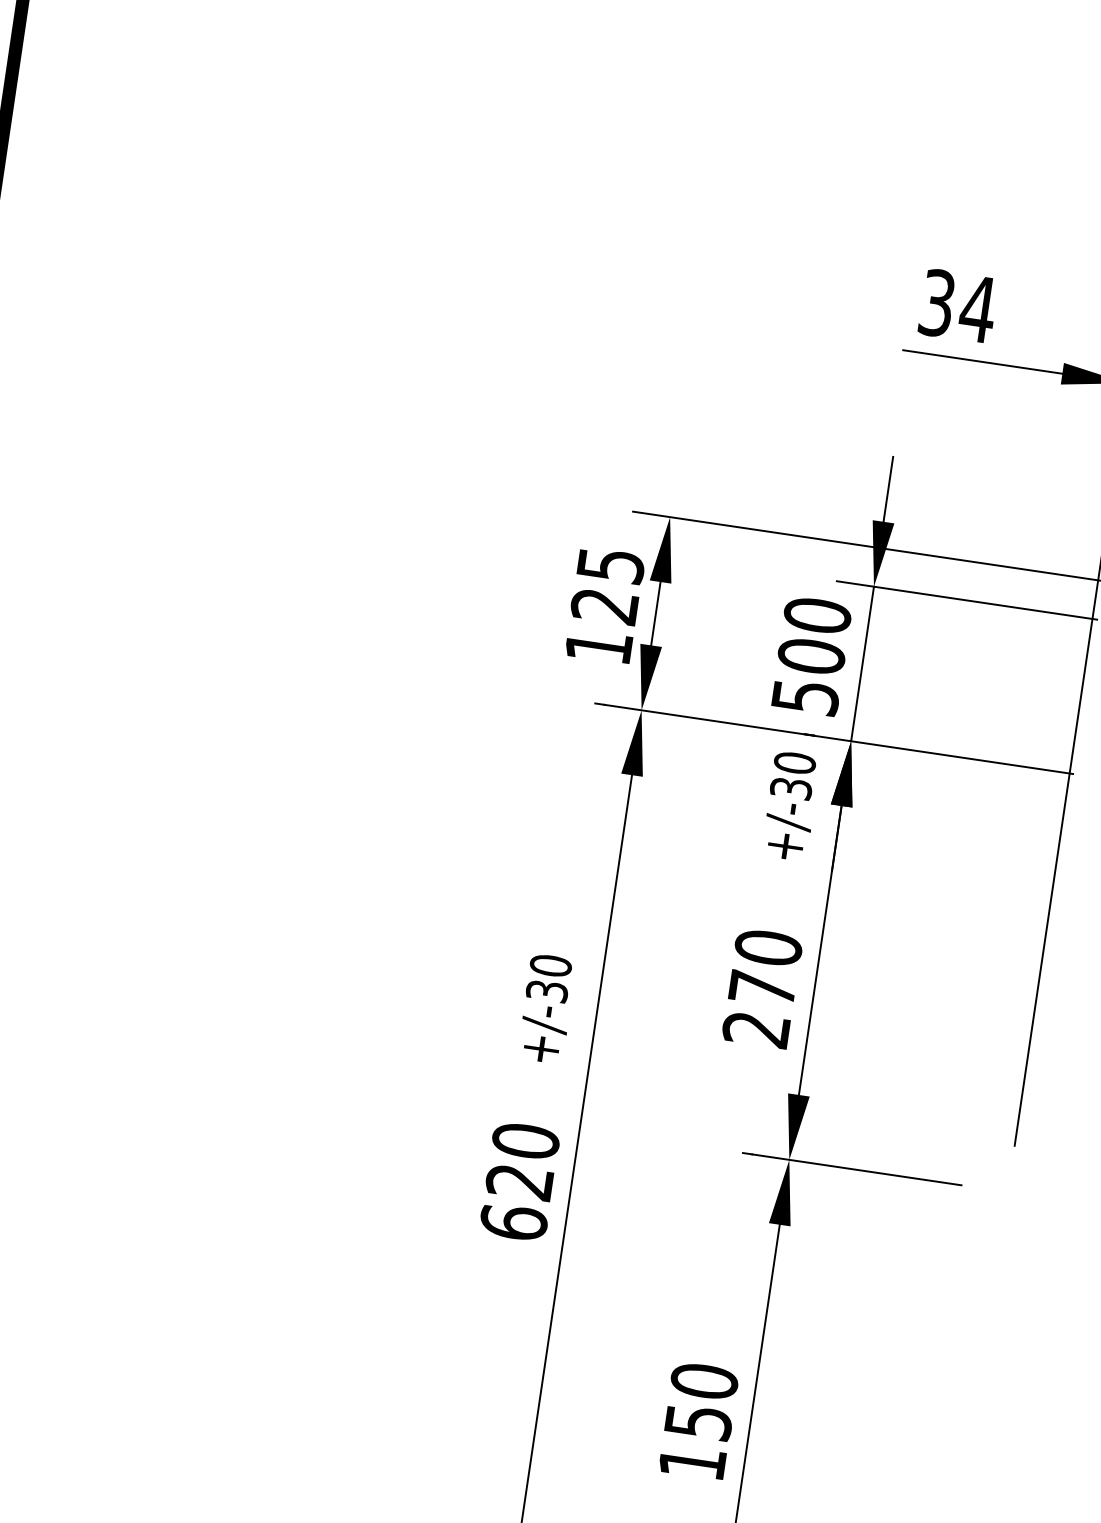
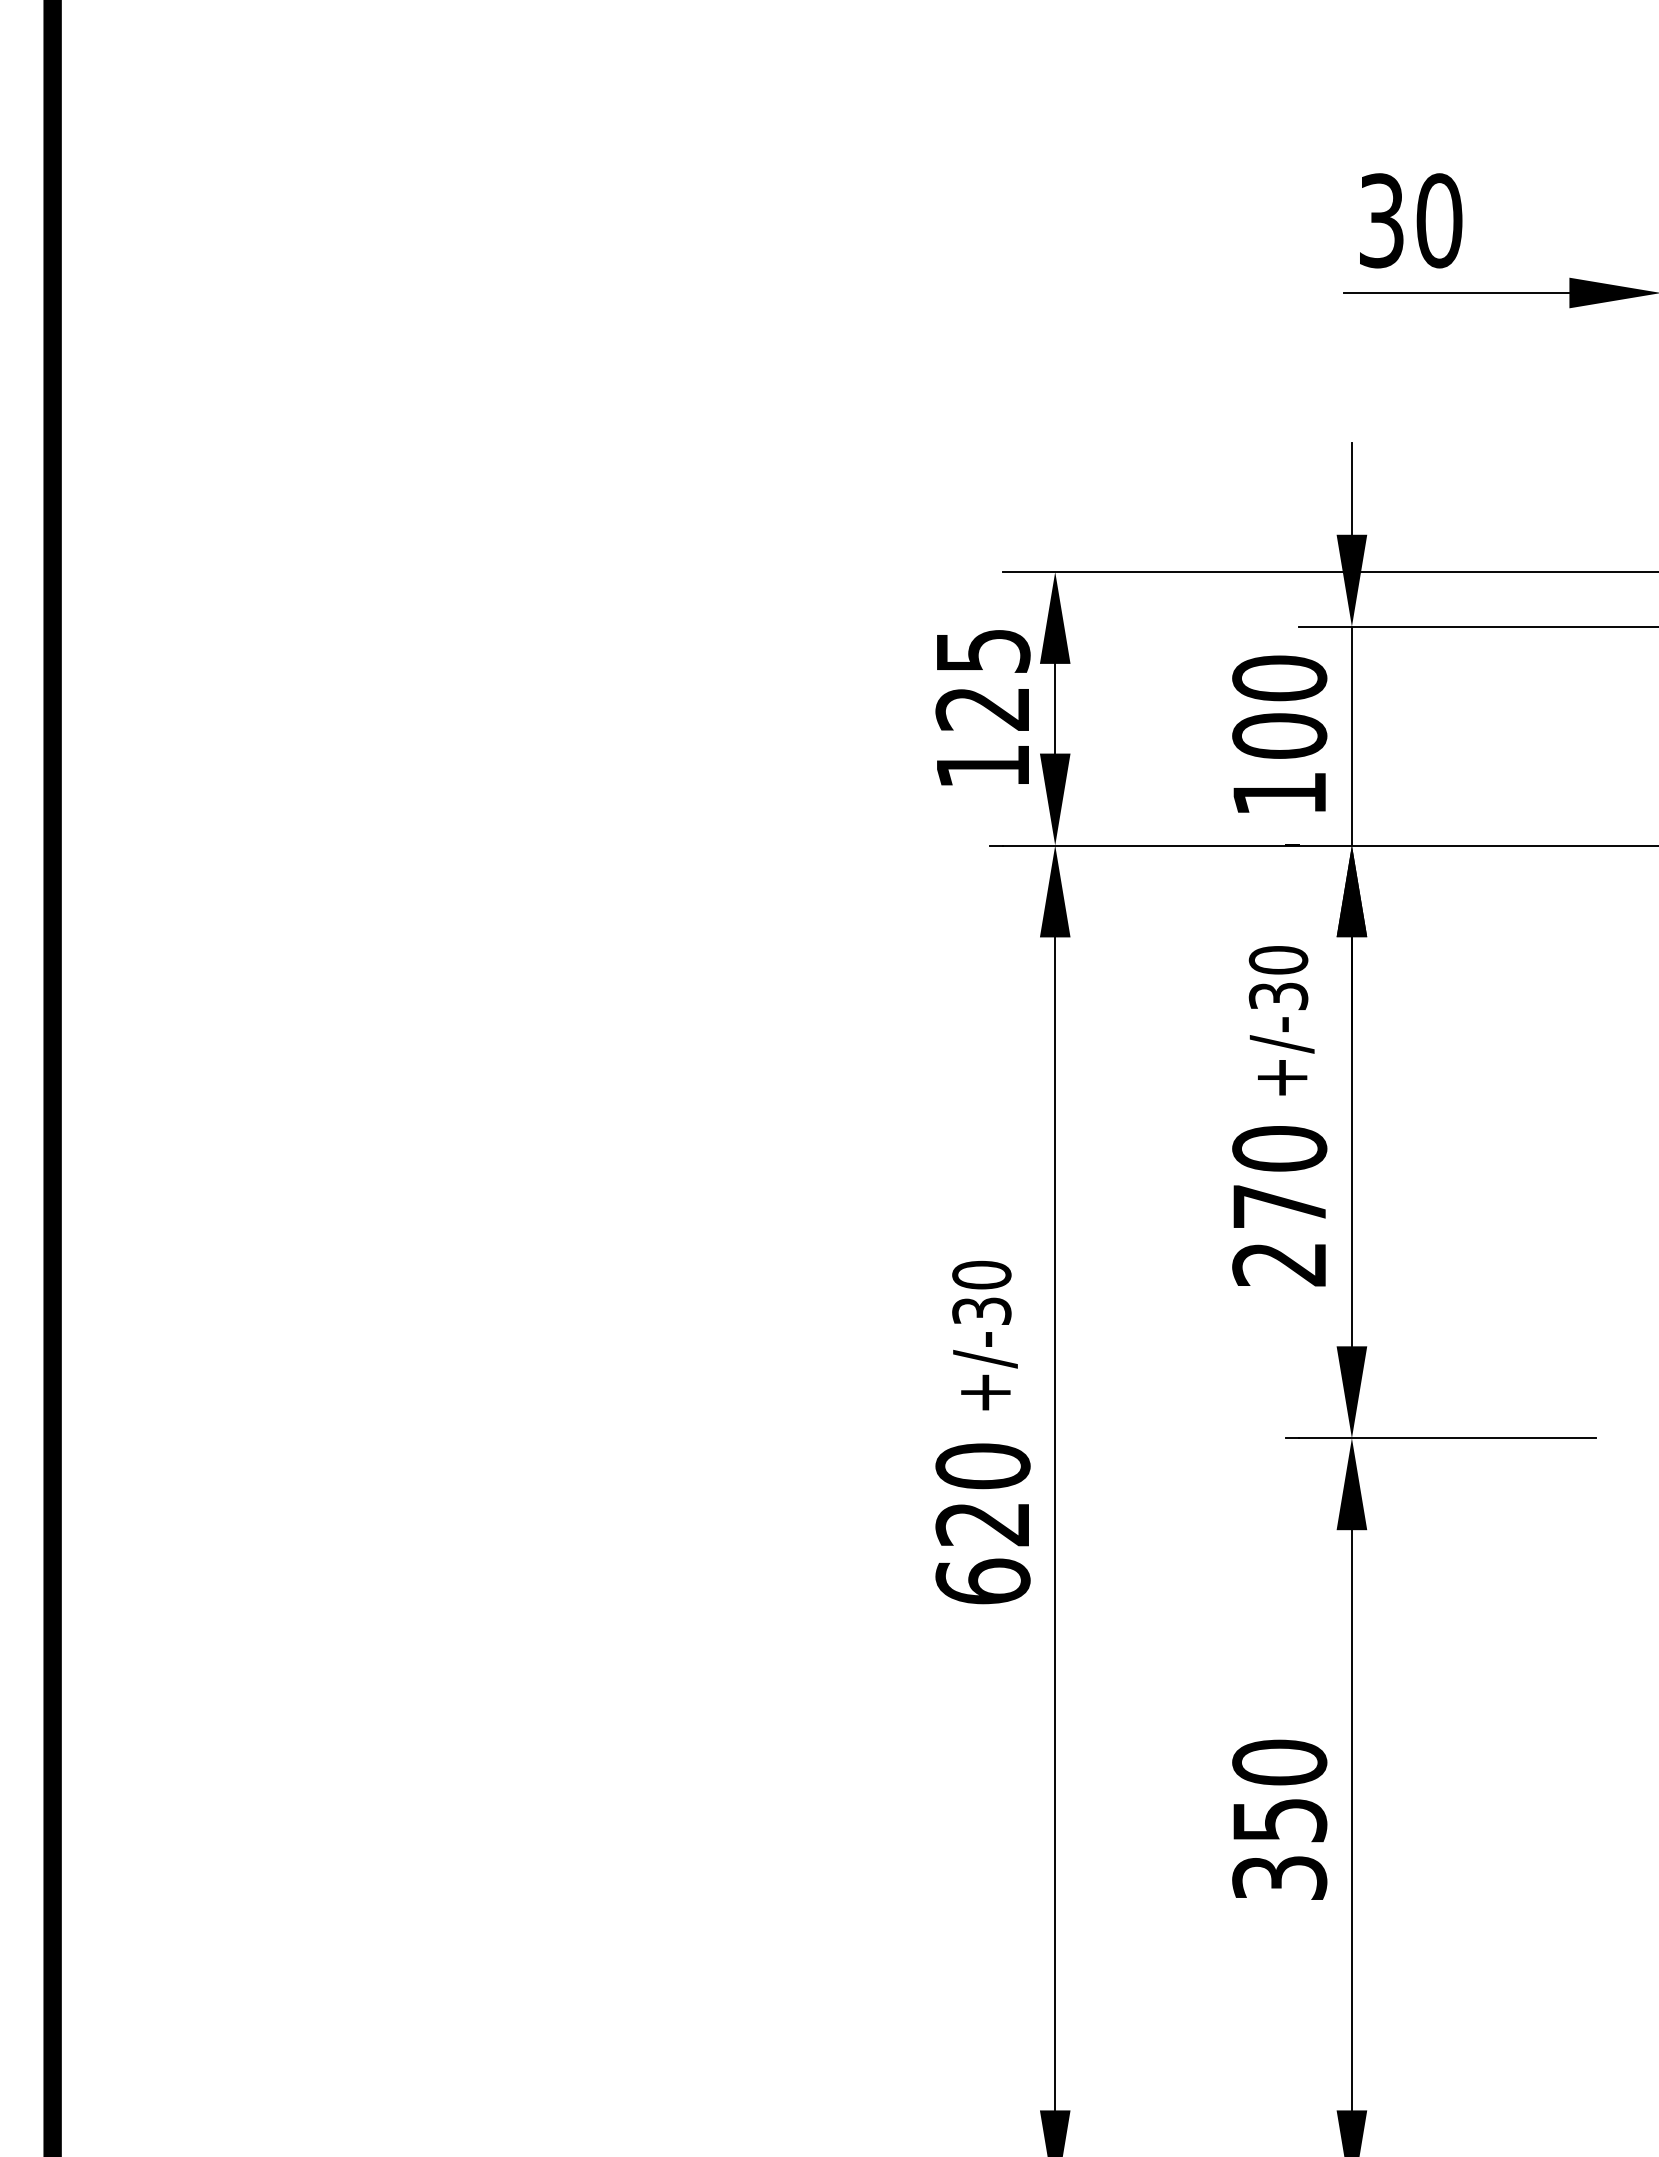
text: (978, 308) -> (1439, 220), 34 -> 30
text: (806, 697) -> (1280, 793), 500 -> 100
text: (790, 805) -> (1281, 1020), moved
text: (546, 1008) -> (984, 1335), moved
text: (692, 1462) -> (1279, 1877), 150 -> 350

